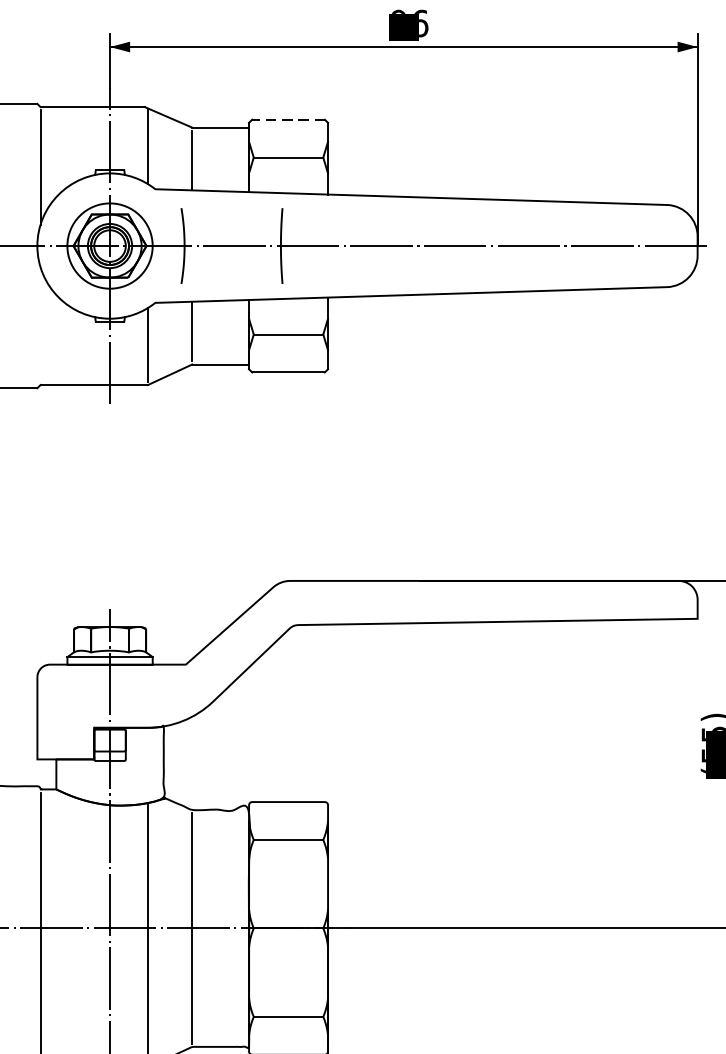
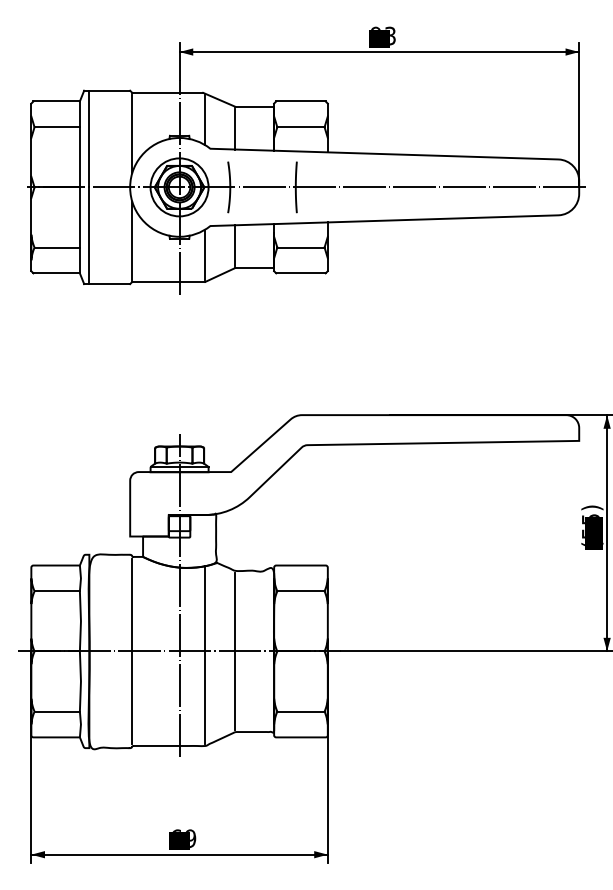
text: (420, 22) -> (390, 35), 96 -> 93
line: (287, 119) -> (300, 101), dashed -> solid
line: (40, 324) -> (132, 240), added

